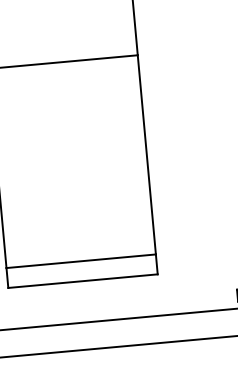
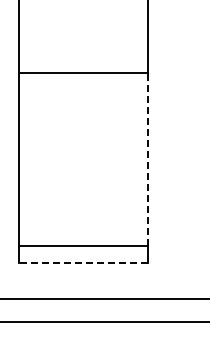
line: (146, 155) -> (148, 159), solid -> dashed
line: (82, 280) -> (83, 262), solid -> dashed

